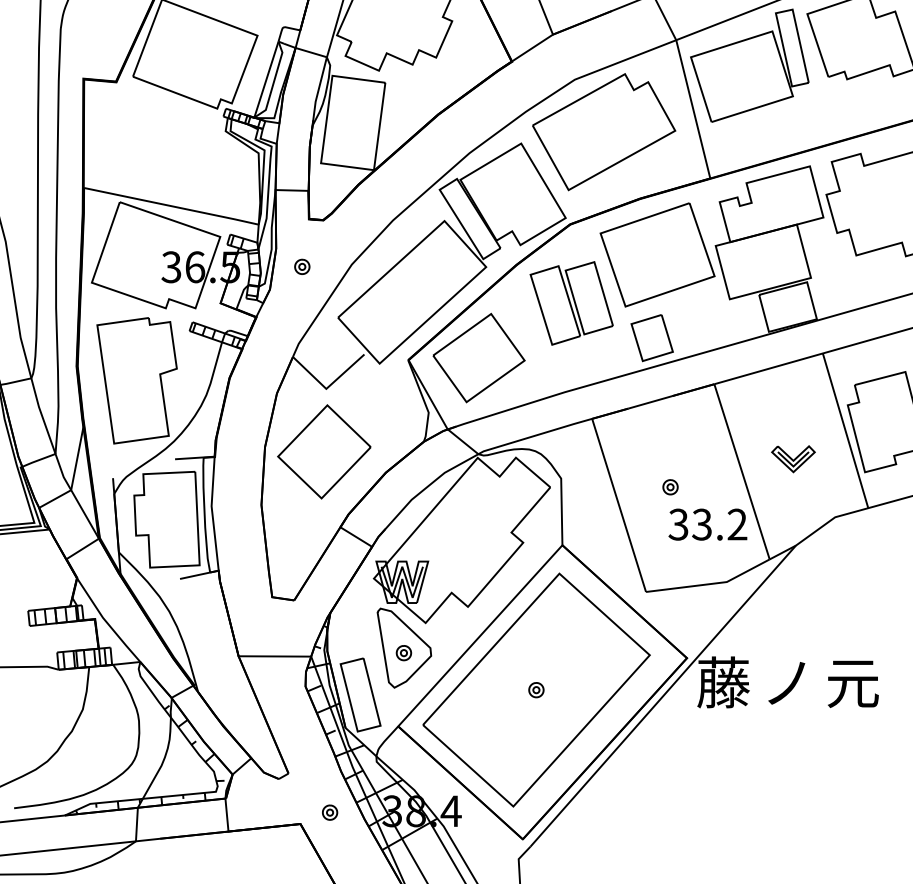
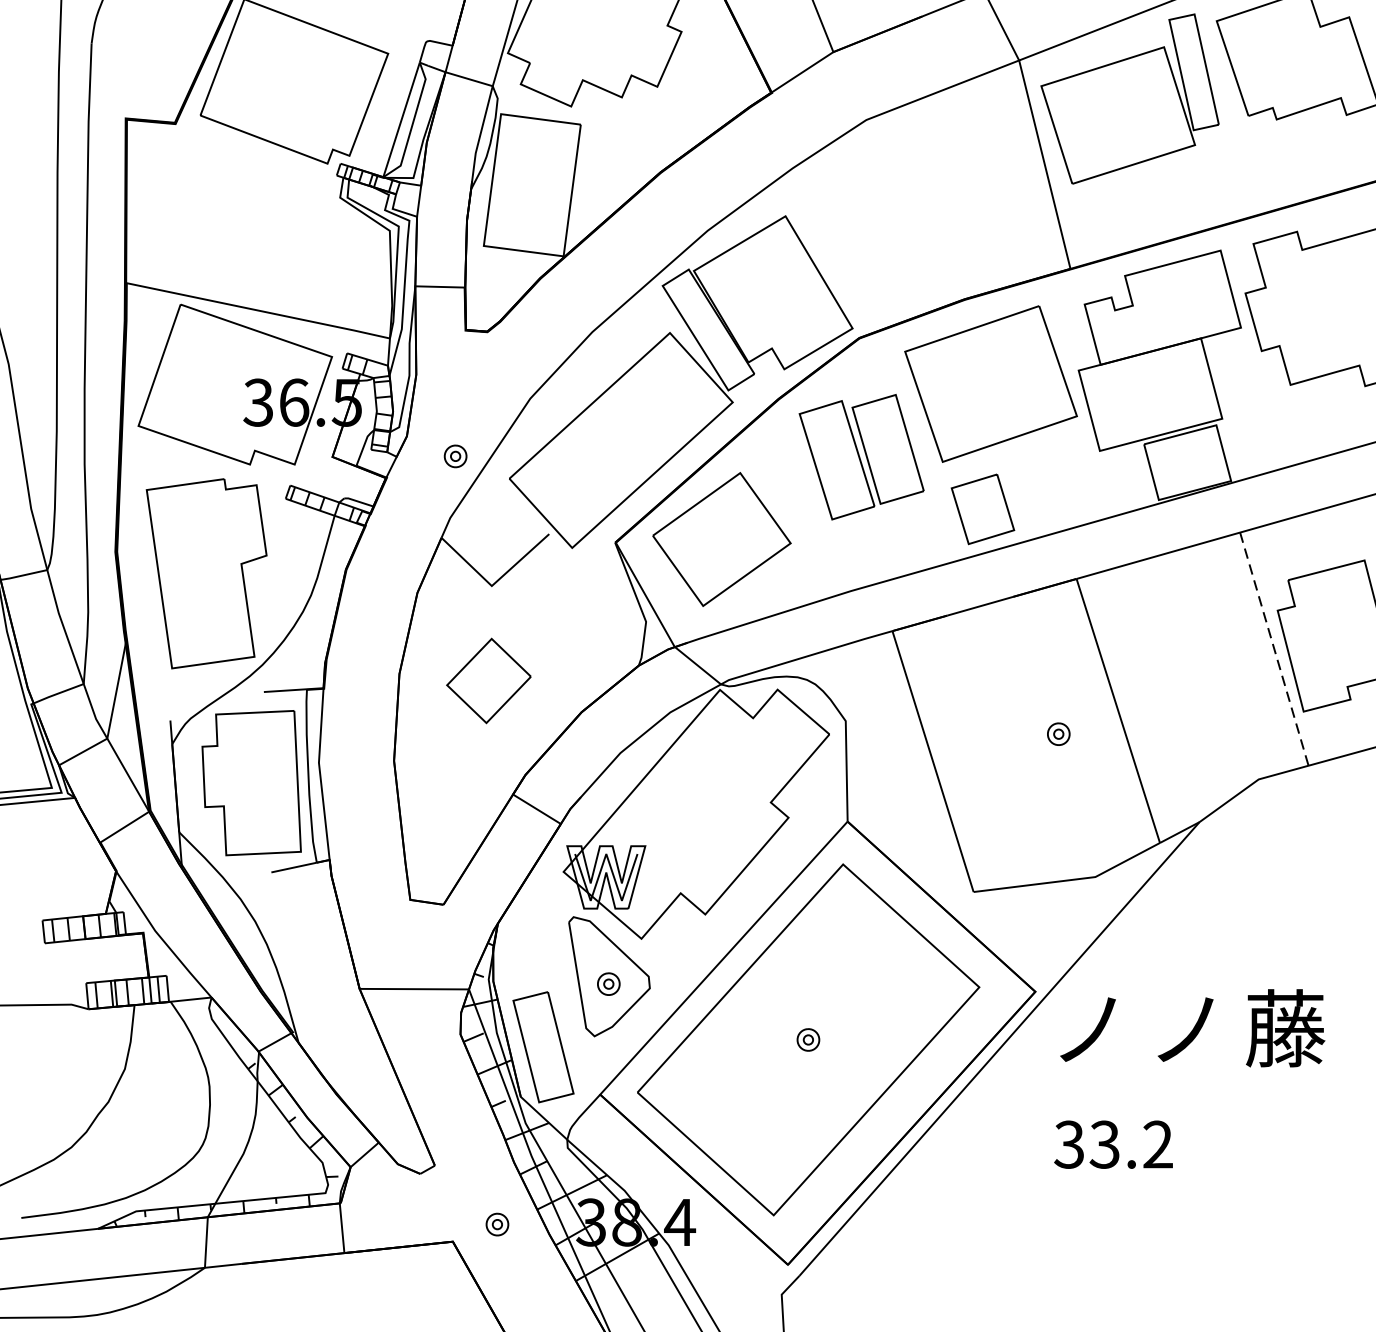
part: (604, 132) -> (911, 199), removed
part: (302, 266) -> (455, 455), moved
line: (845, 430) -> (1274, 648), solid -> dashed
part: (324, 451) -> (489, 680), size x0.6
part: (793, 459) -> (1195, 692), removed
part: (670, 487) -> (1058, 734), moved
text: (707, 524) -> (1112, 1144), moved
text: (723, 682) -> (1090, 1028), 藤 -> ノ
text: (852, 682) -> (1284, 1028), 元 -> 藤

